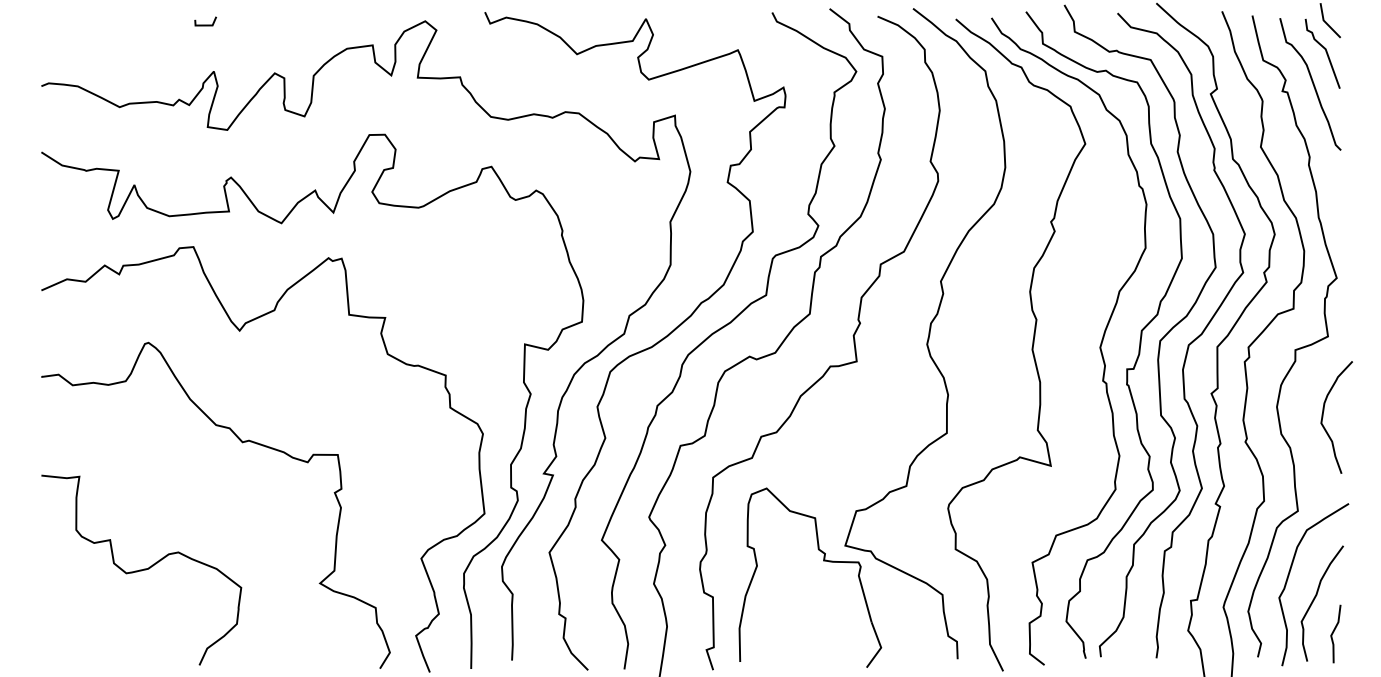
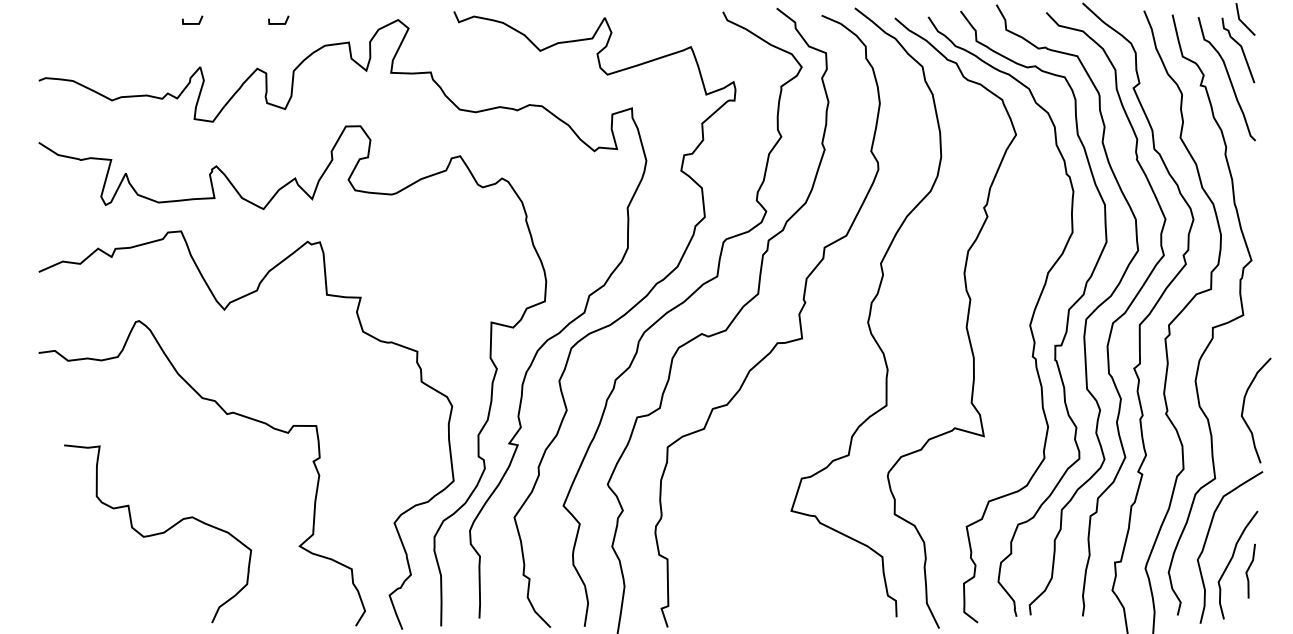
line: (297, 24) -> (278, 23), added
curve: (1323, 417) -> (1243, 410), moved
part: (823, 561) -> (771, 525), removed
curve: (141, 569) -> (157, 533), moved
line: (1333, 633) -> (1248, 570), moved

